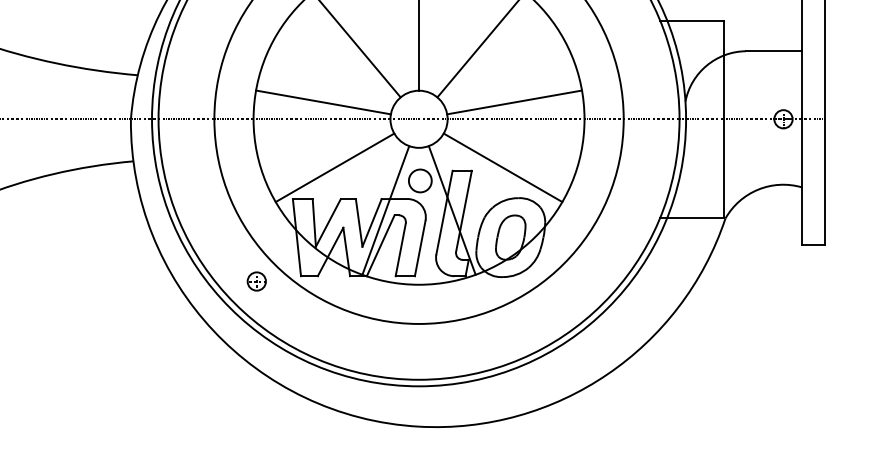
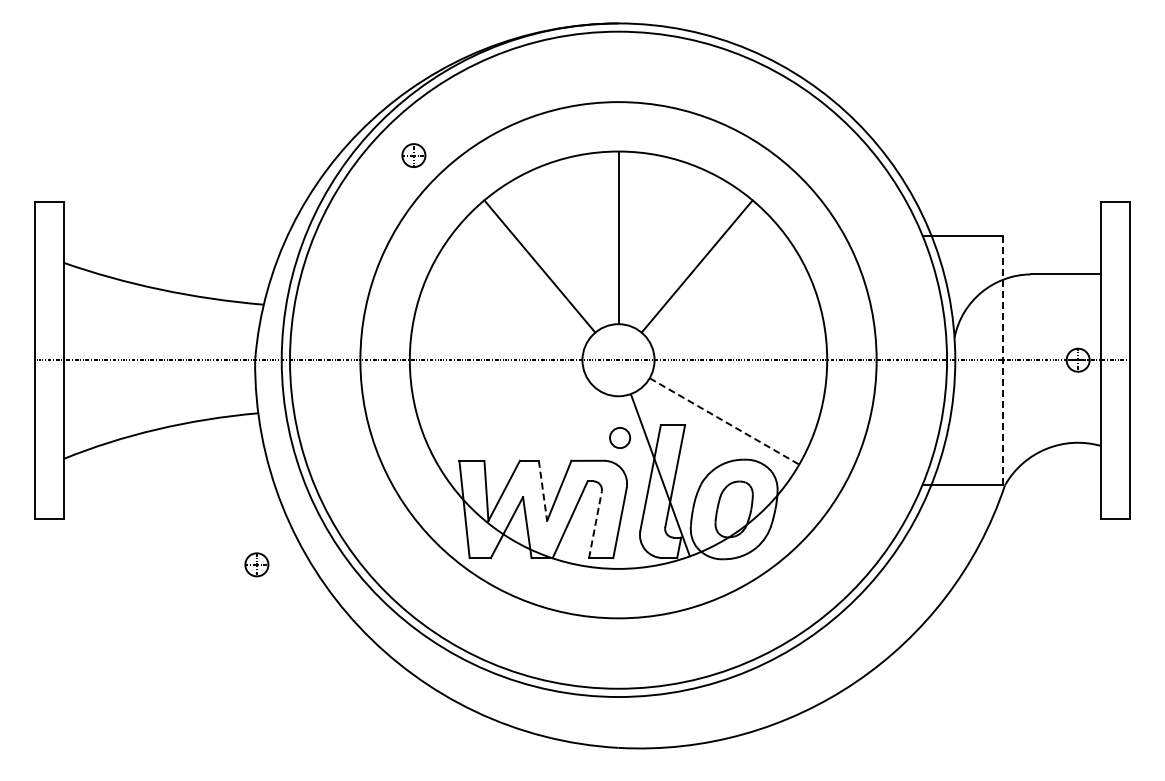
line: (323, 102) -> (498, 338), removed
line: (514, 102) -> (739, 338), removed
line: (723, 119) -> (1002, 360), solid -> dashed
line: (334, 167) -> (512, 421), removed
line: (503, 167) -> (724, 421), solid -> dashed
circle: (419, 180) -> (619, 437), size x0.7
line: (385, 210) -> (576, 475), removed
line: (359, 223) -> (543, 491), solid -> dashed
line: (400, 249) -> (595, 524), solid -> dashed
part: (256, 281) -> (256, 564), moved

